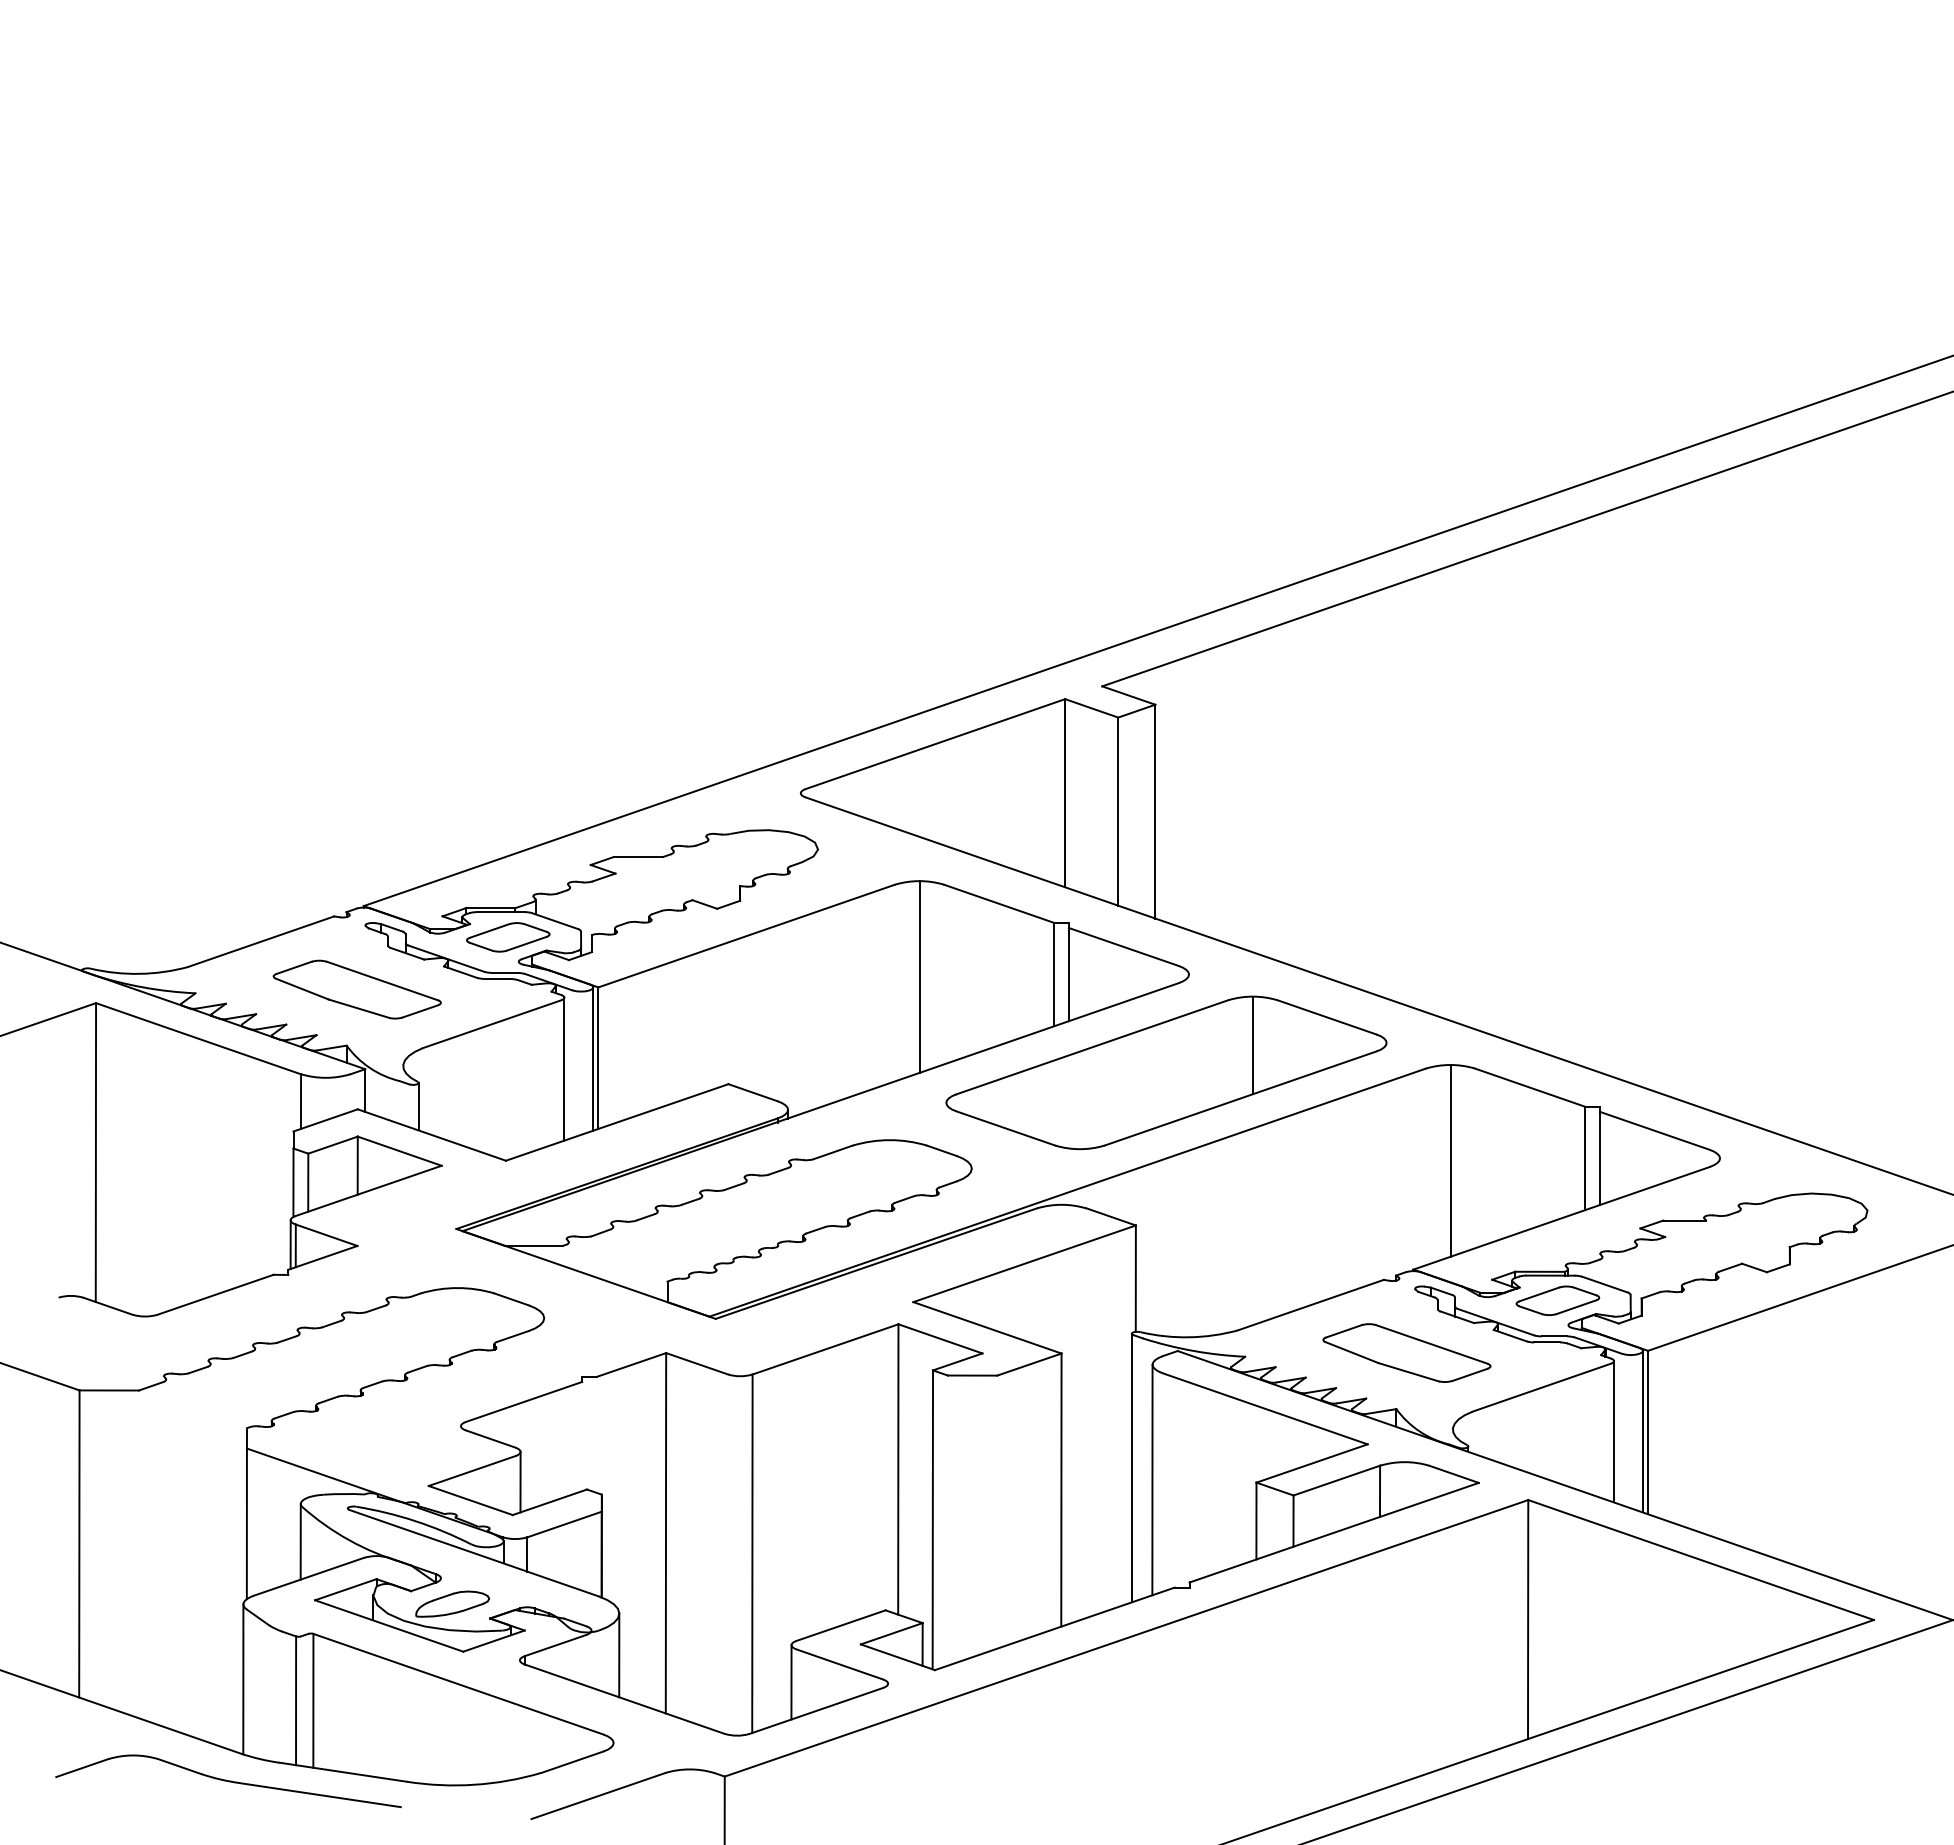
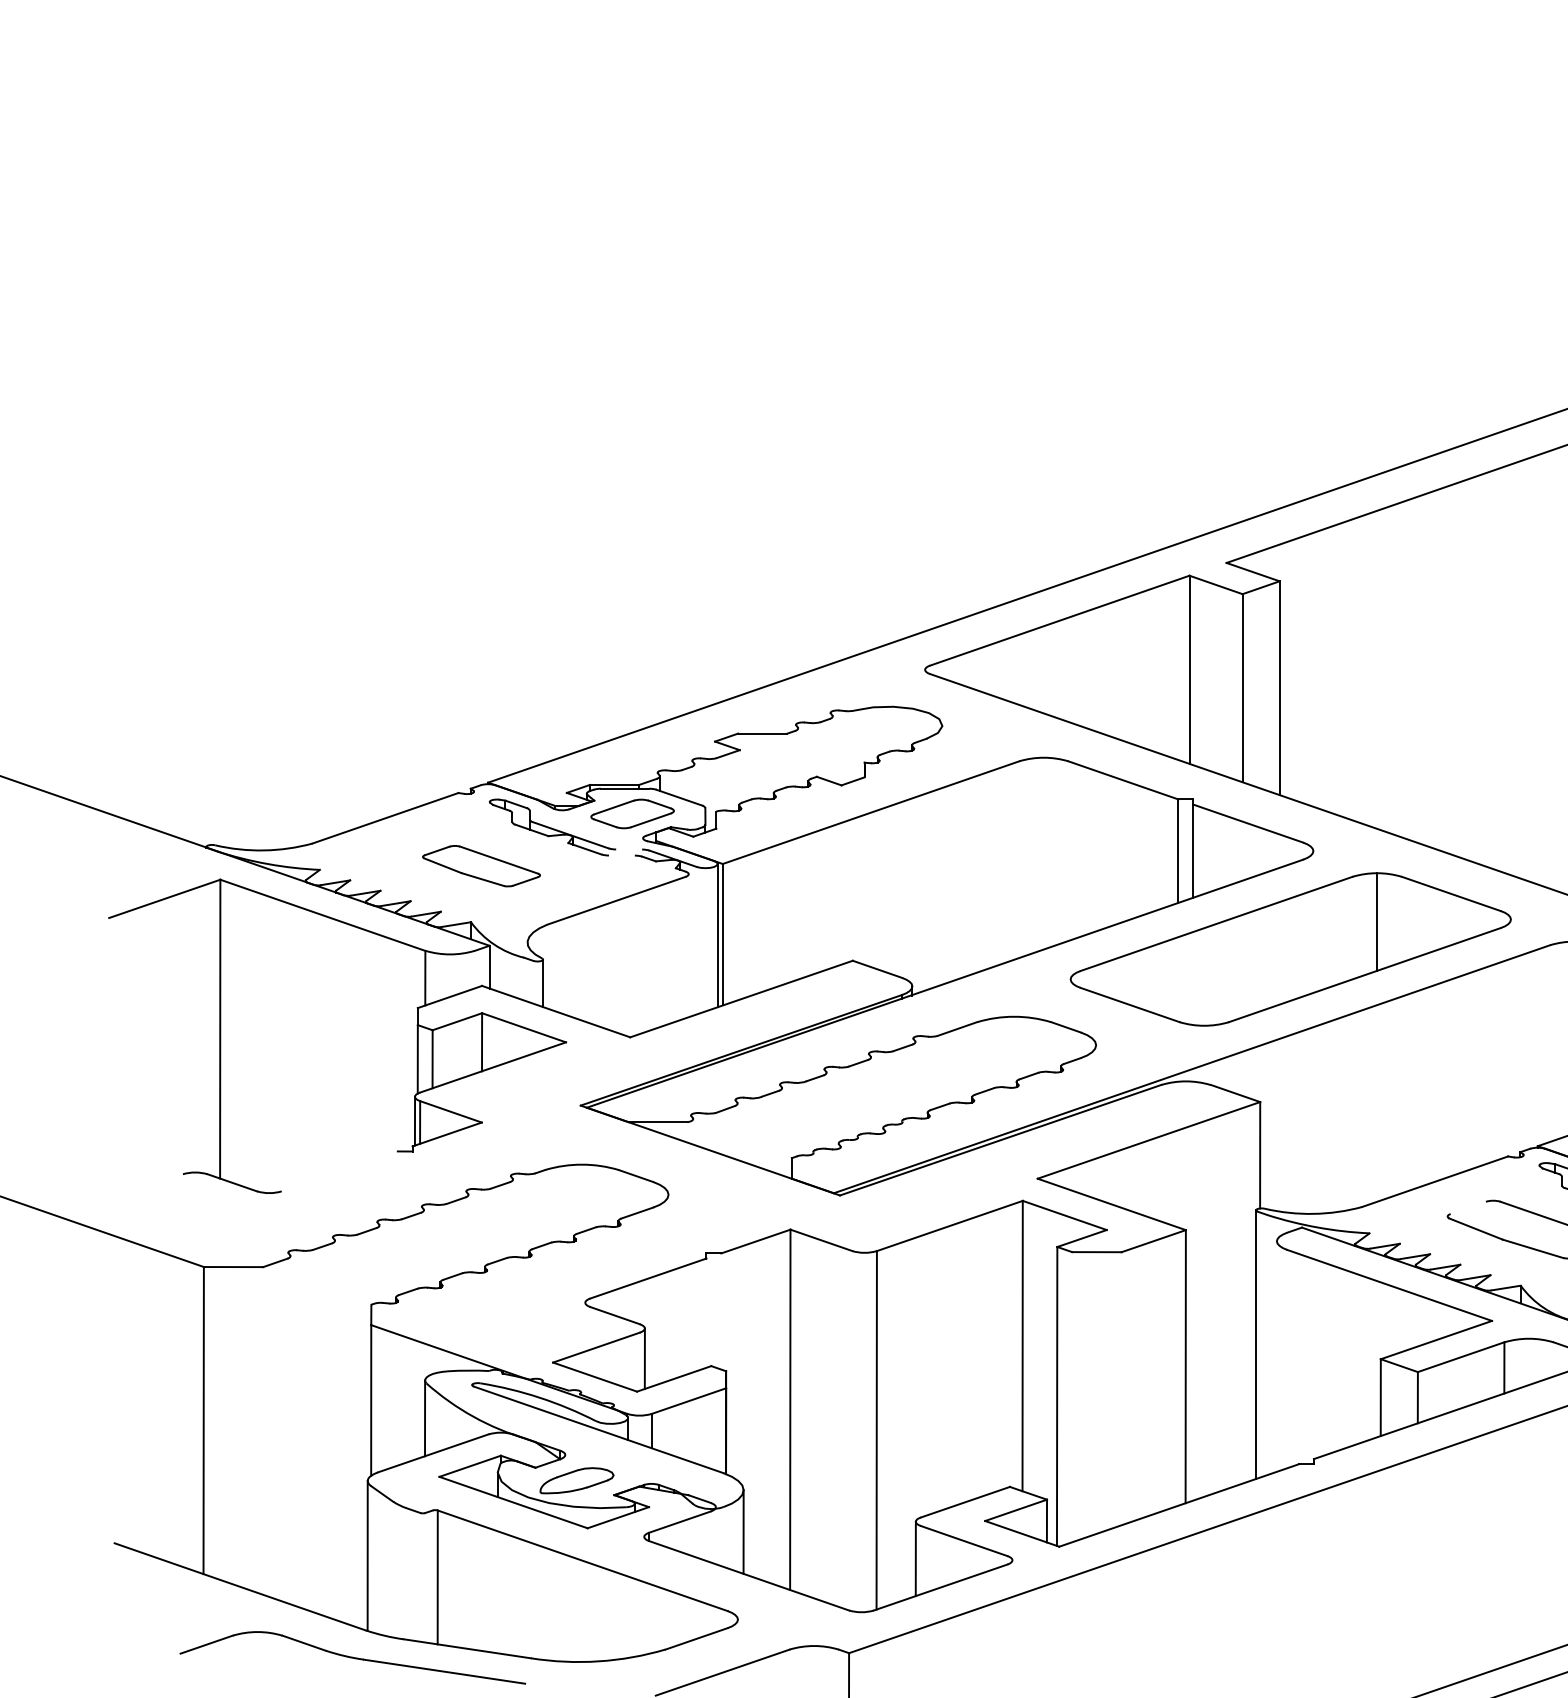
line: (504, 972) -> (628, 849), removed
line: (919, 976) -> (1043, 853), removed
line: (497, 979) -> (621, 856), removed
part: (356, 989) -> (480, 866), size x0.7
line: (564, 1068) -> (688, 945), removed
line: (215, 1294) -> (339, 1171), removed
line: (1343, 1331) -> (1467, 1208), removed
line: (1152, 1479) -> (1276, 1356), removed
line: (296, 1700) -> (420, 1577), removed

